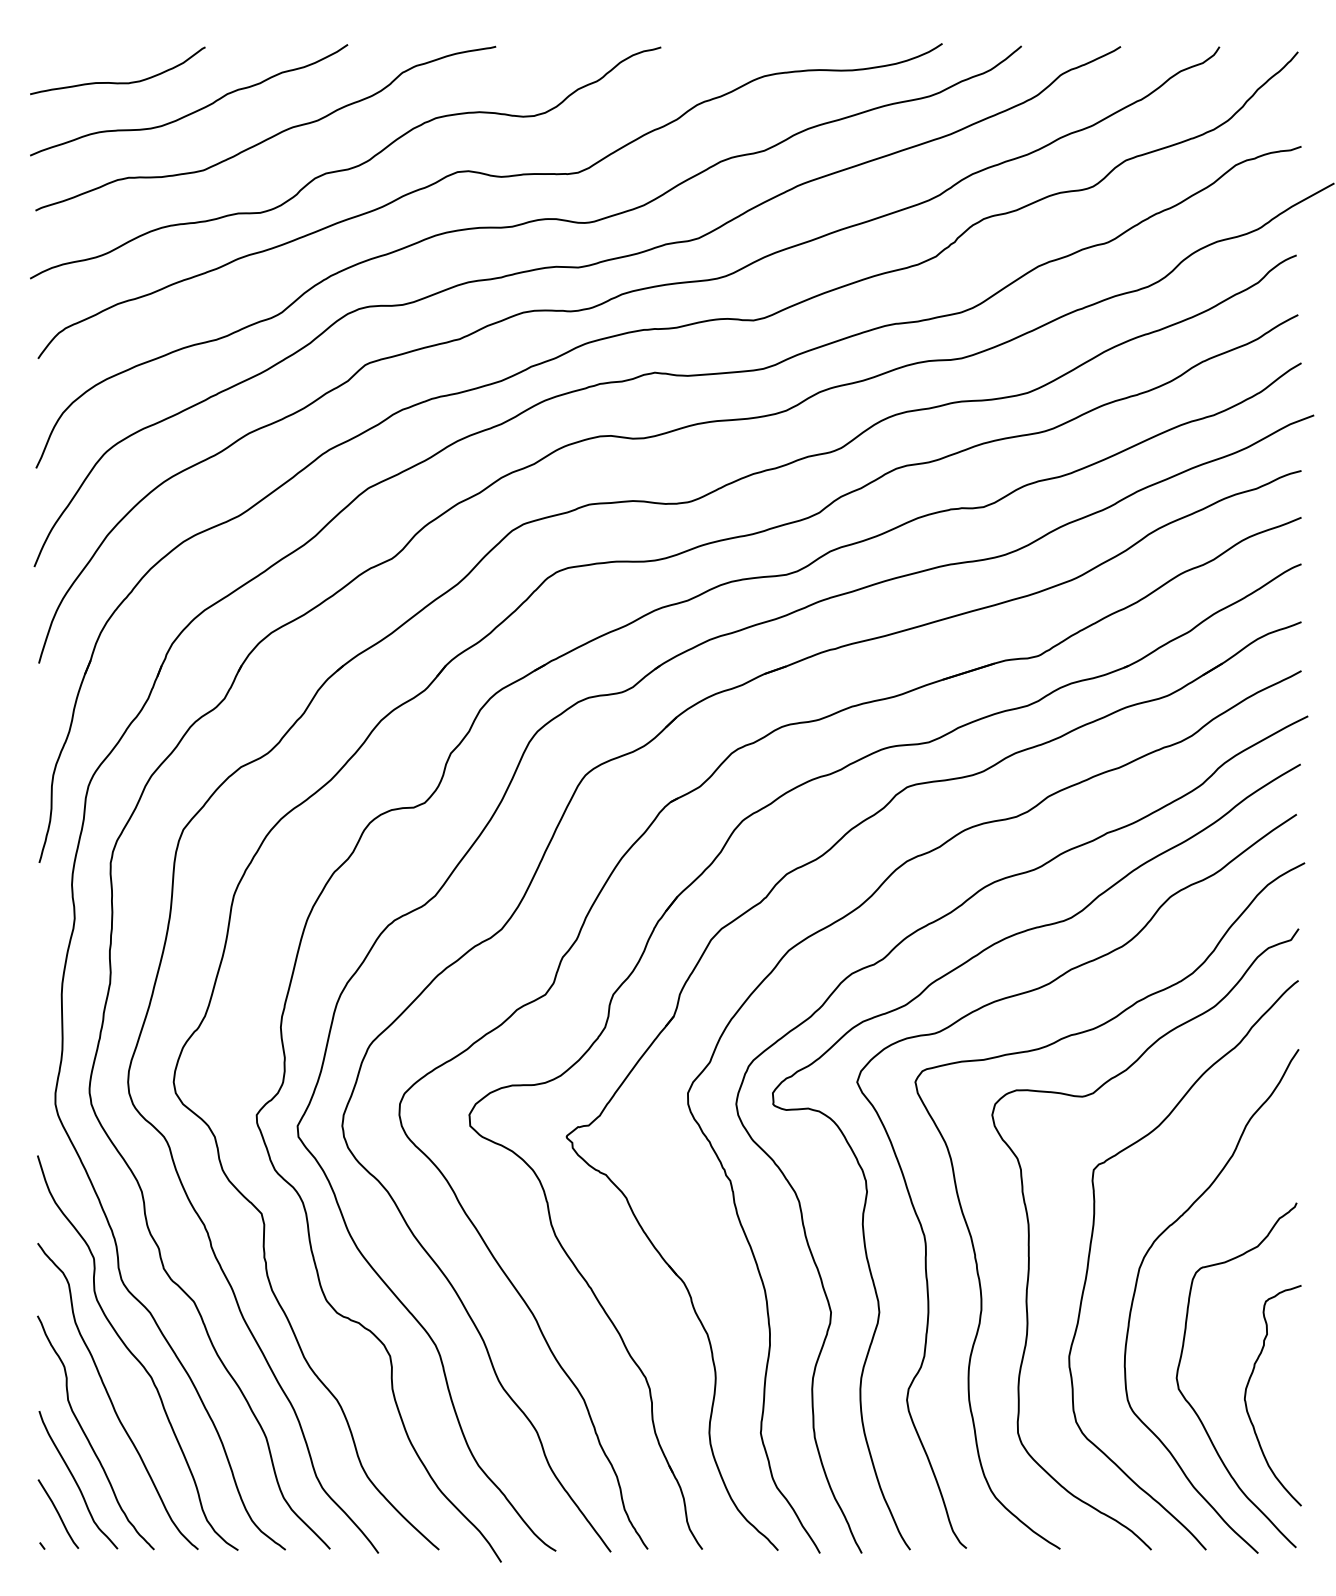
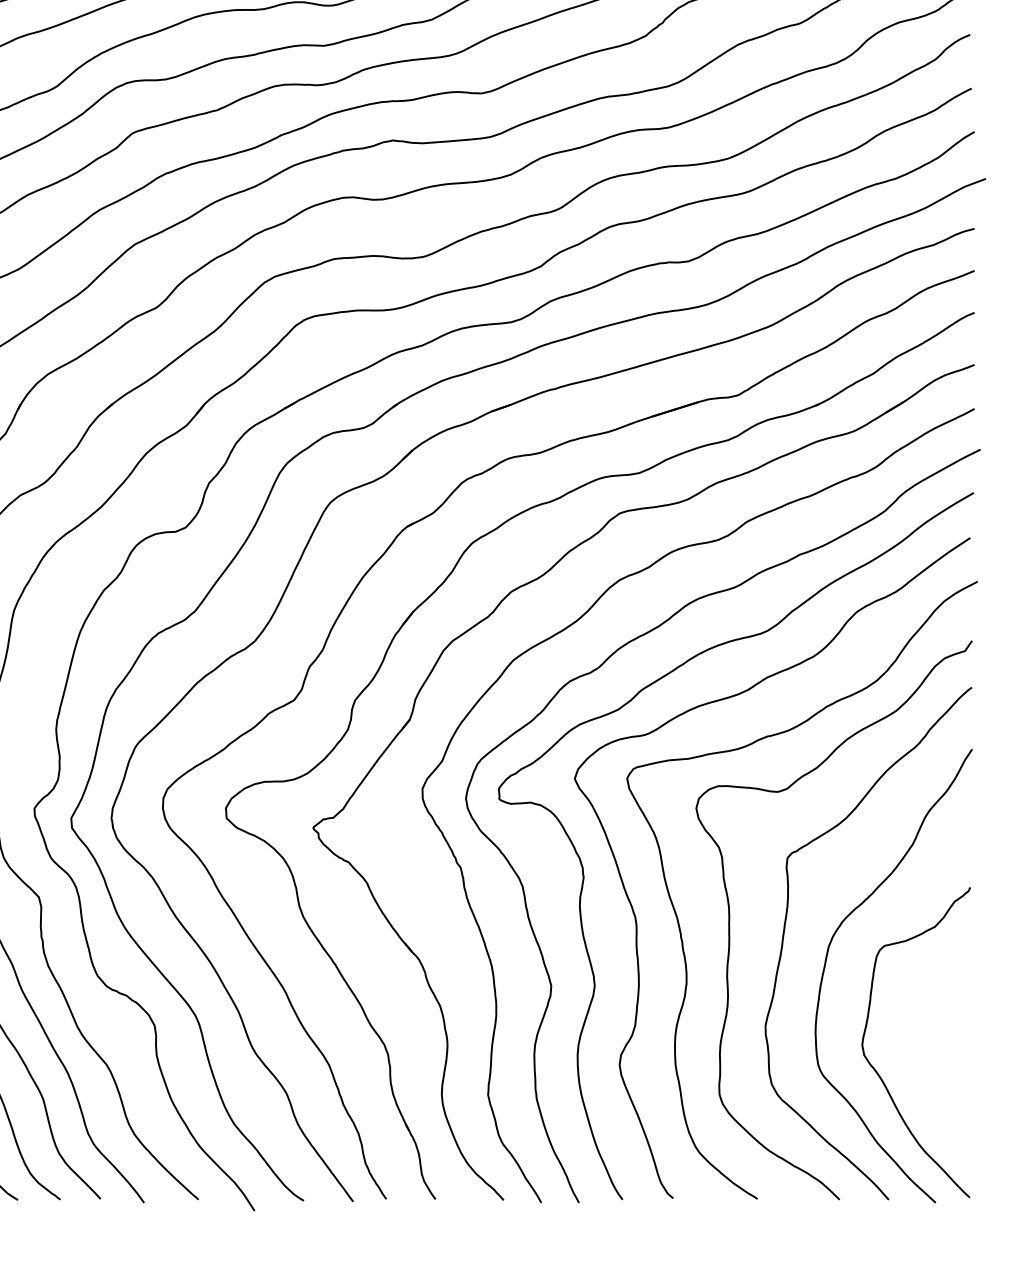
curve: (1247, 1388) -> (925, 1054), removed

